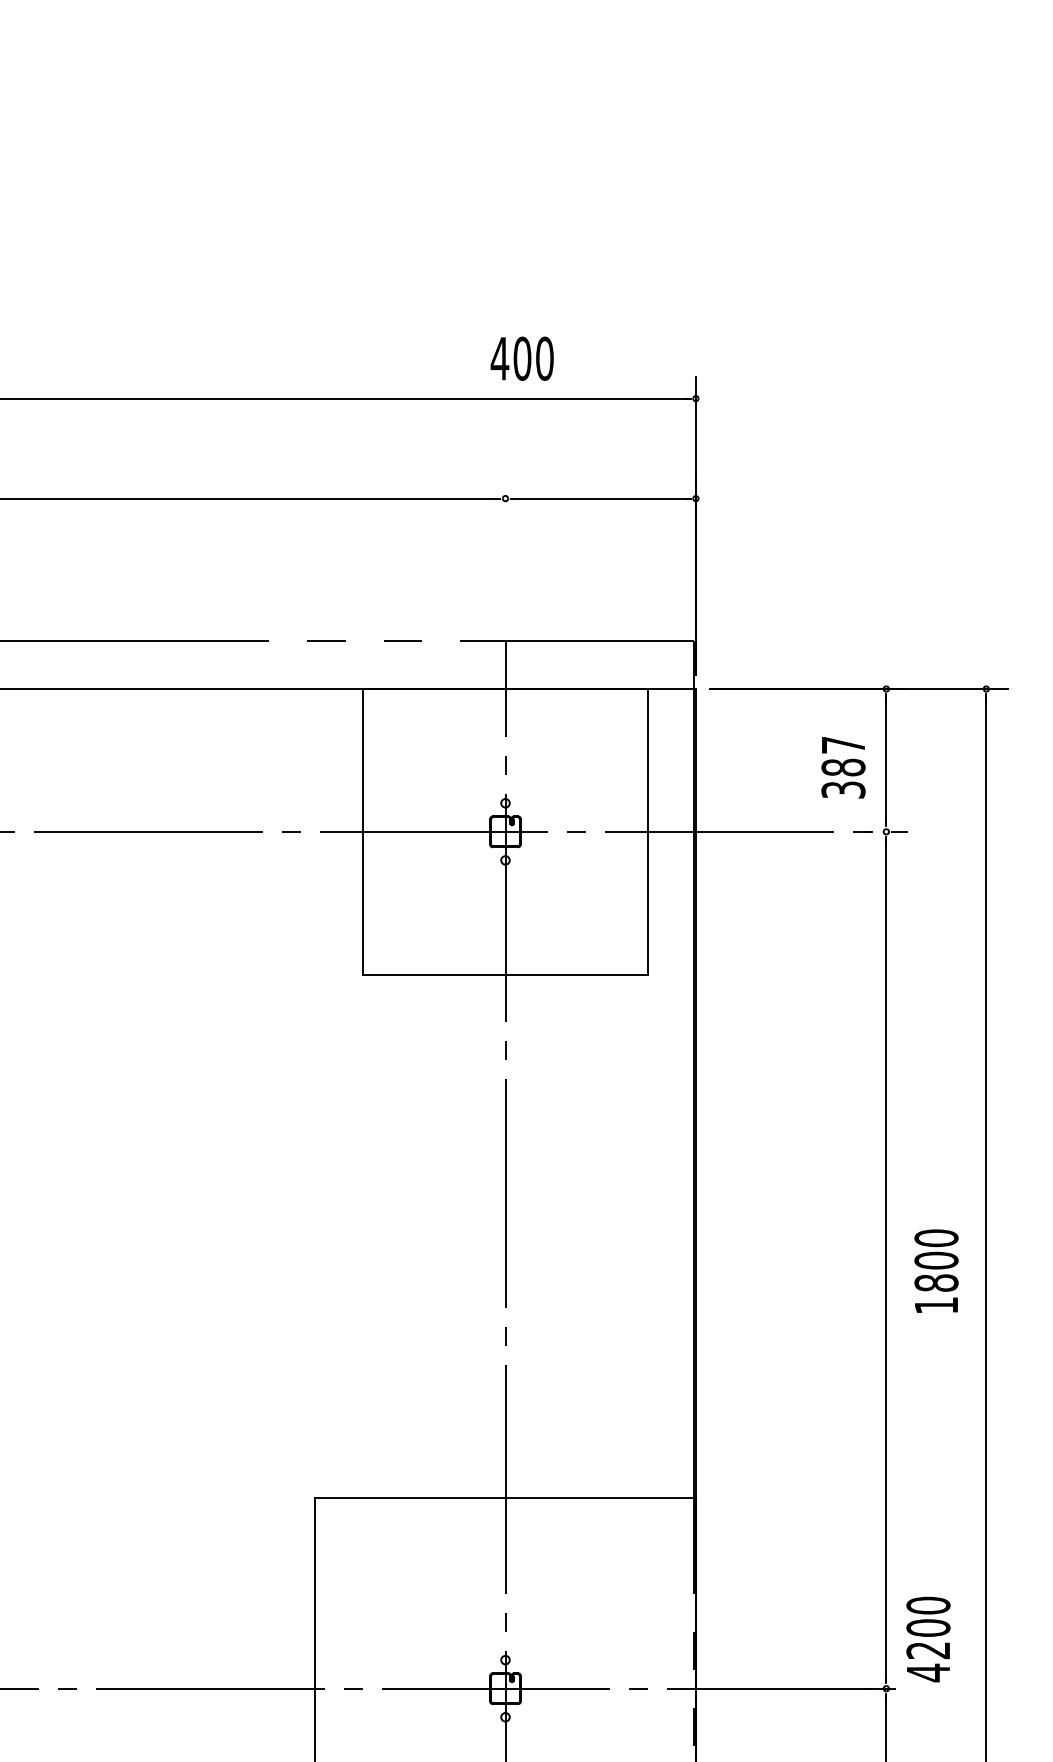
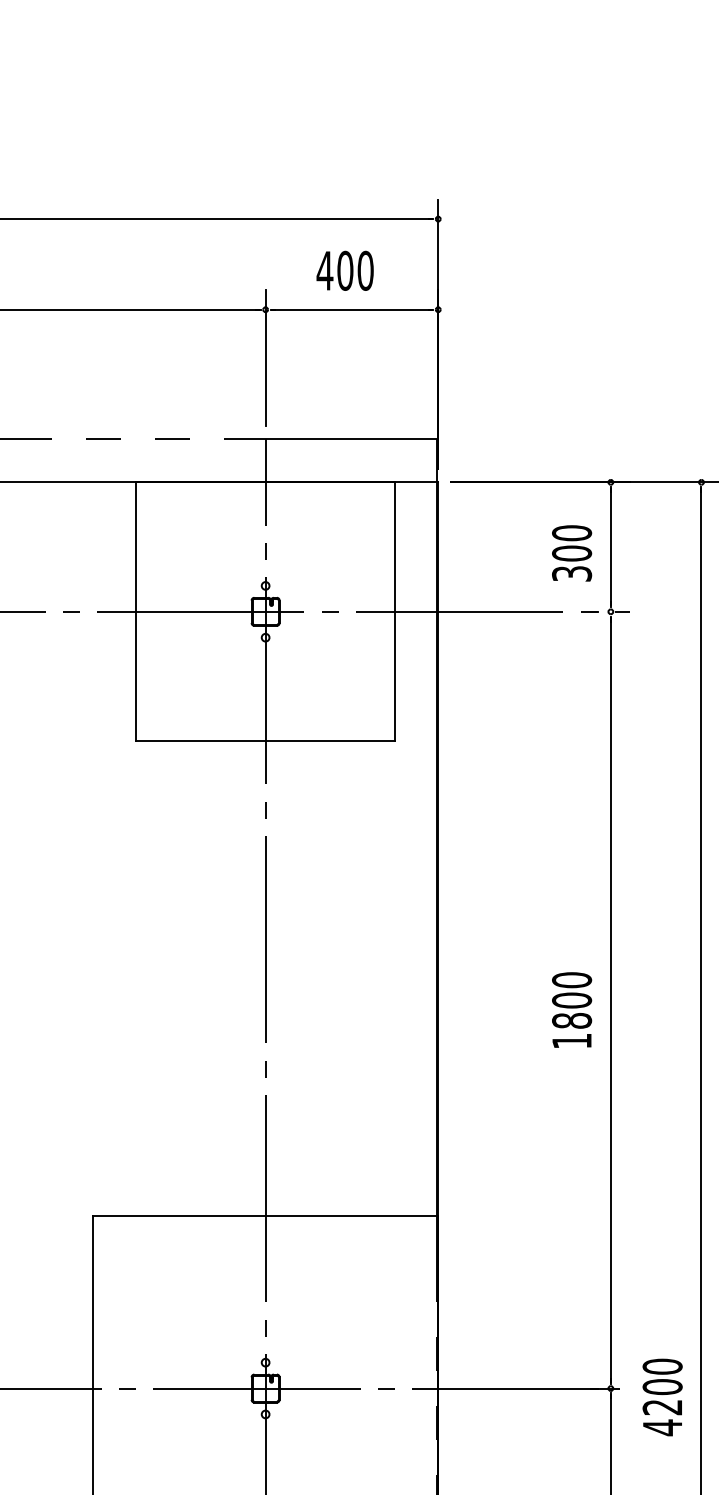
text: (521, 358) -> (344, 270), moved
line: (505, 552) -> (265, 358), added
text: (843, 756) -> (572, 543), 387 -> 300
text: (936, 1270) -> (572, 1009), moved
text: (928, 1639) -> (662, 1397), moved

